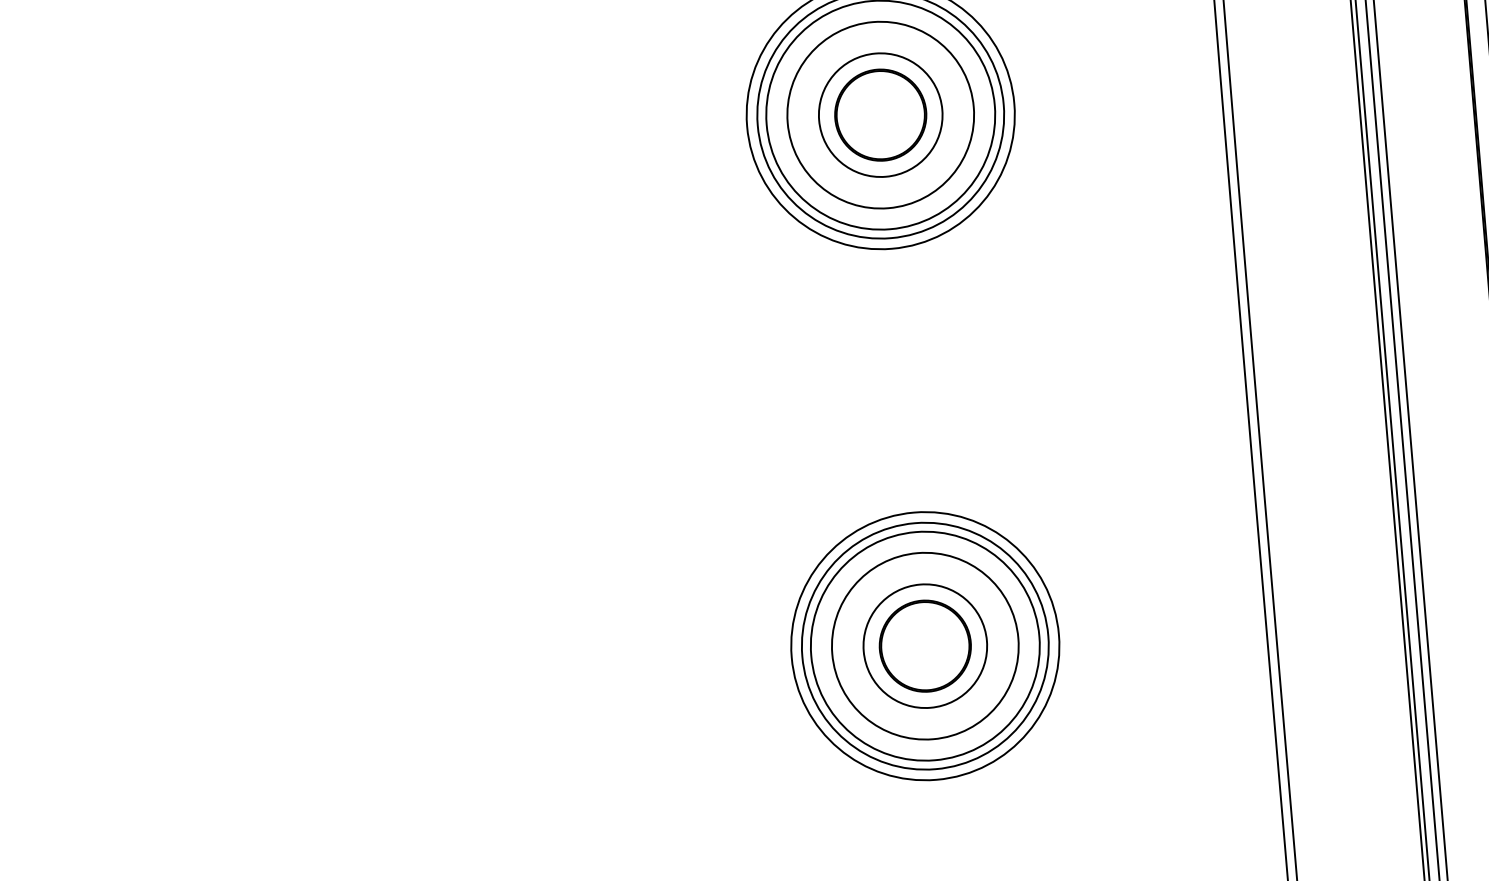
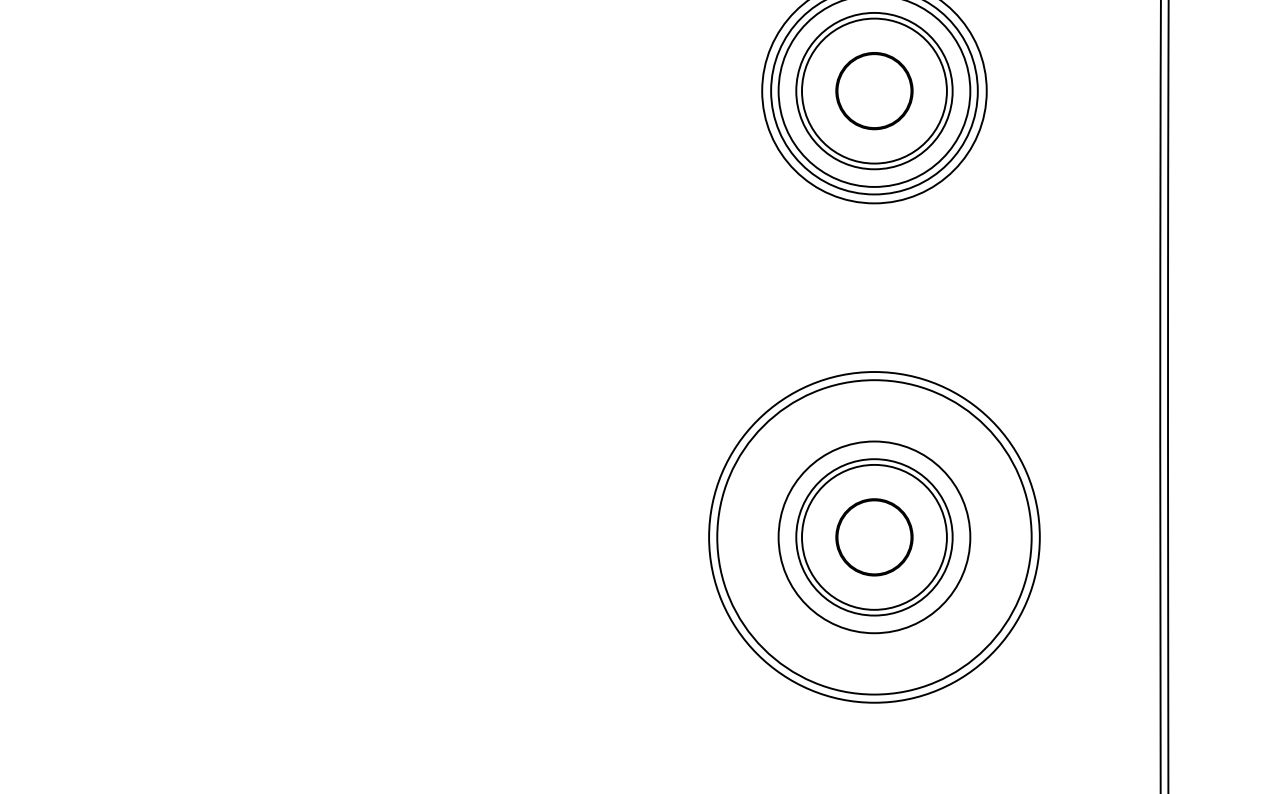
circle: (880, 114) -> (874, 90), size x1.4
circle: (925, 646) -> (874, 537), size x1.4
circle: (925, 646) -> (874, 537), size x1.4
circle: (925, 646) -> (874, 537), size x1.6

